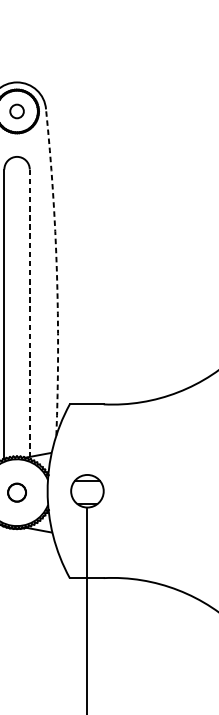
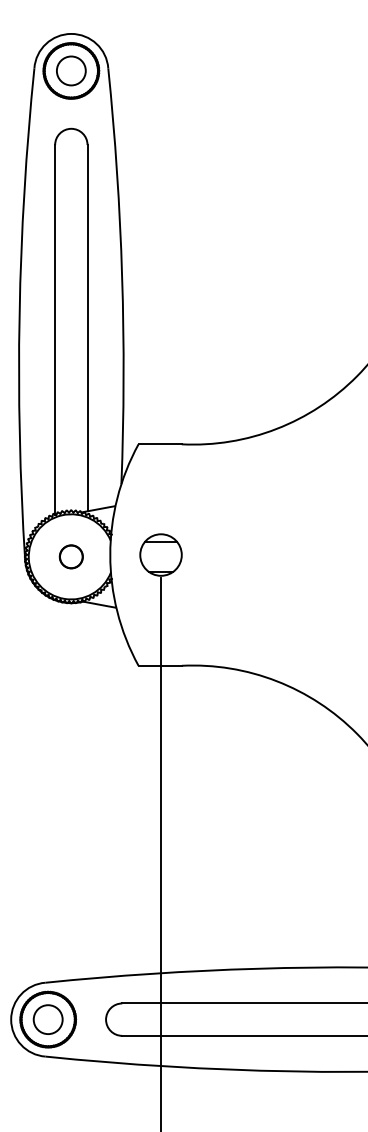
circle: (16, 111) -> (70, 70), size x1.67
arc: (57, 272) -> (122, 276), dashed -> solid
line: (29, 313) -> (87, 328), dashed -> solid

